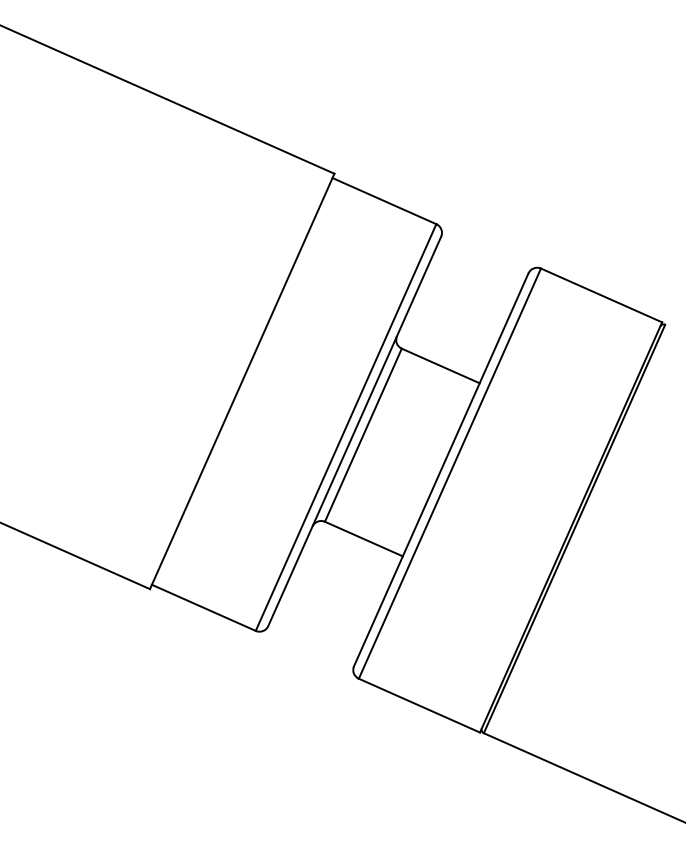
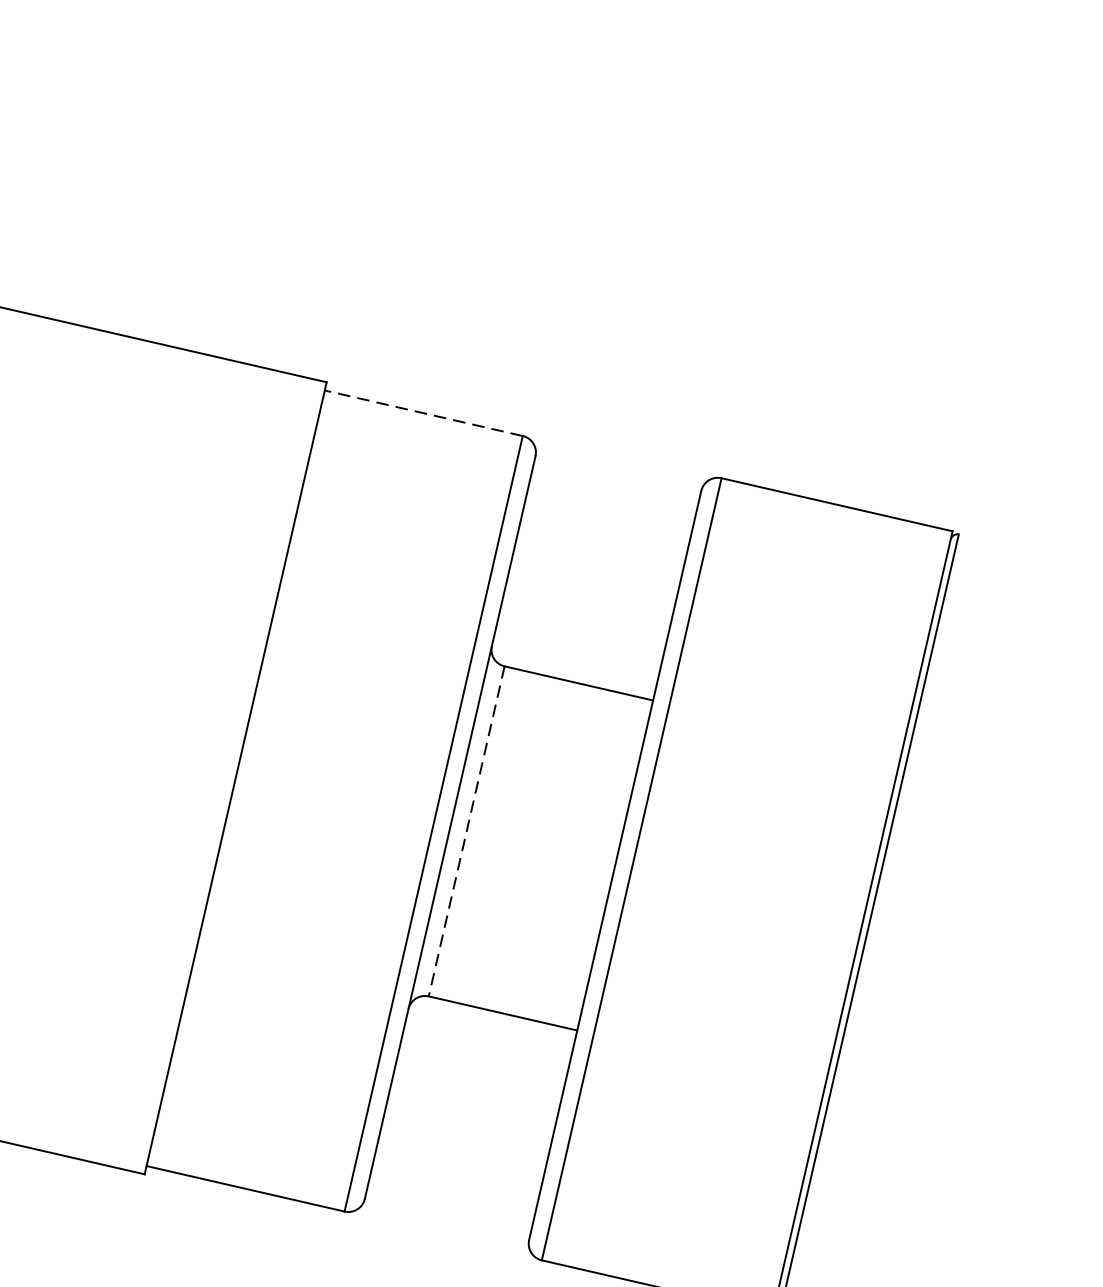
line: (384, 201) -> (424, 413), solid -> dashed
line: (363, 435) -> (466, 831), solid -> dashed

